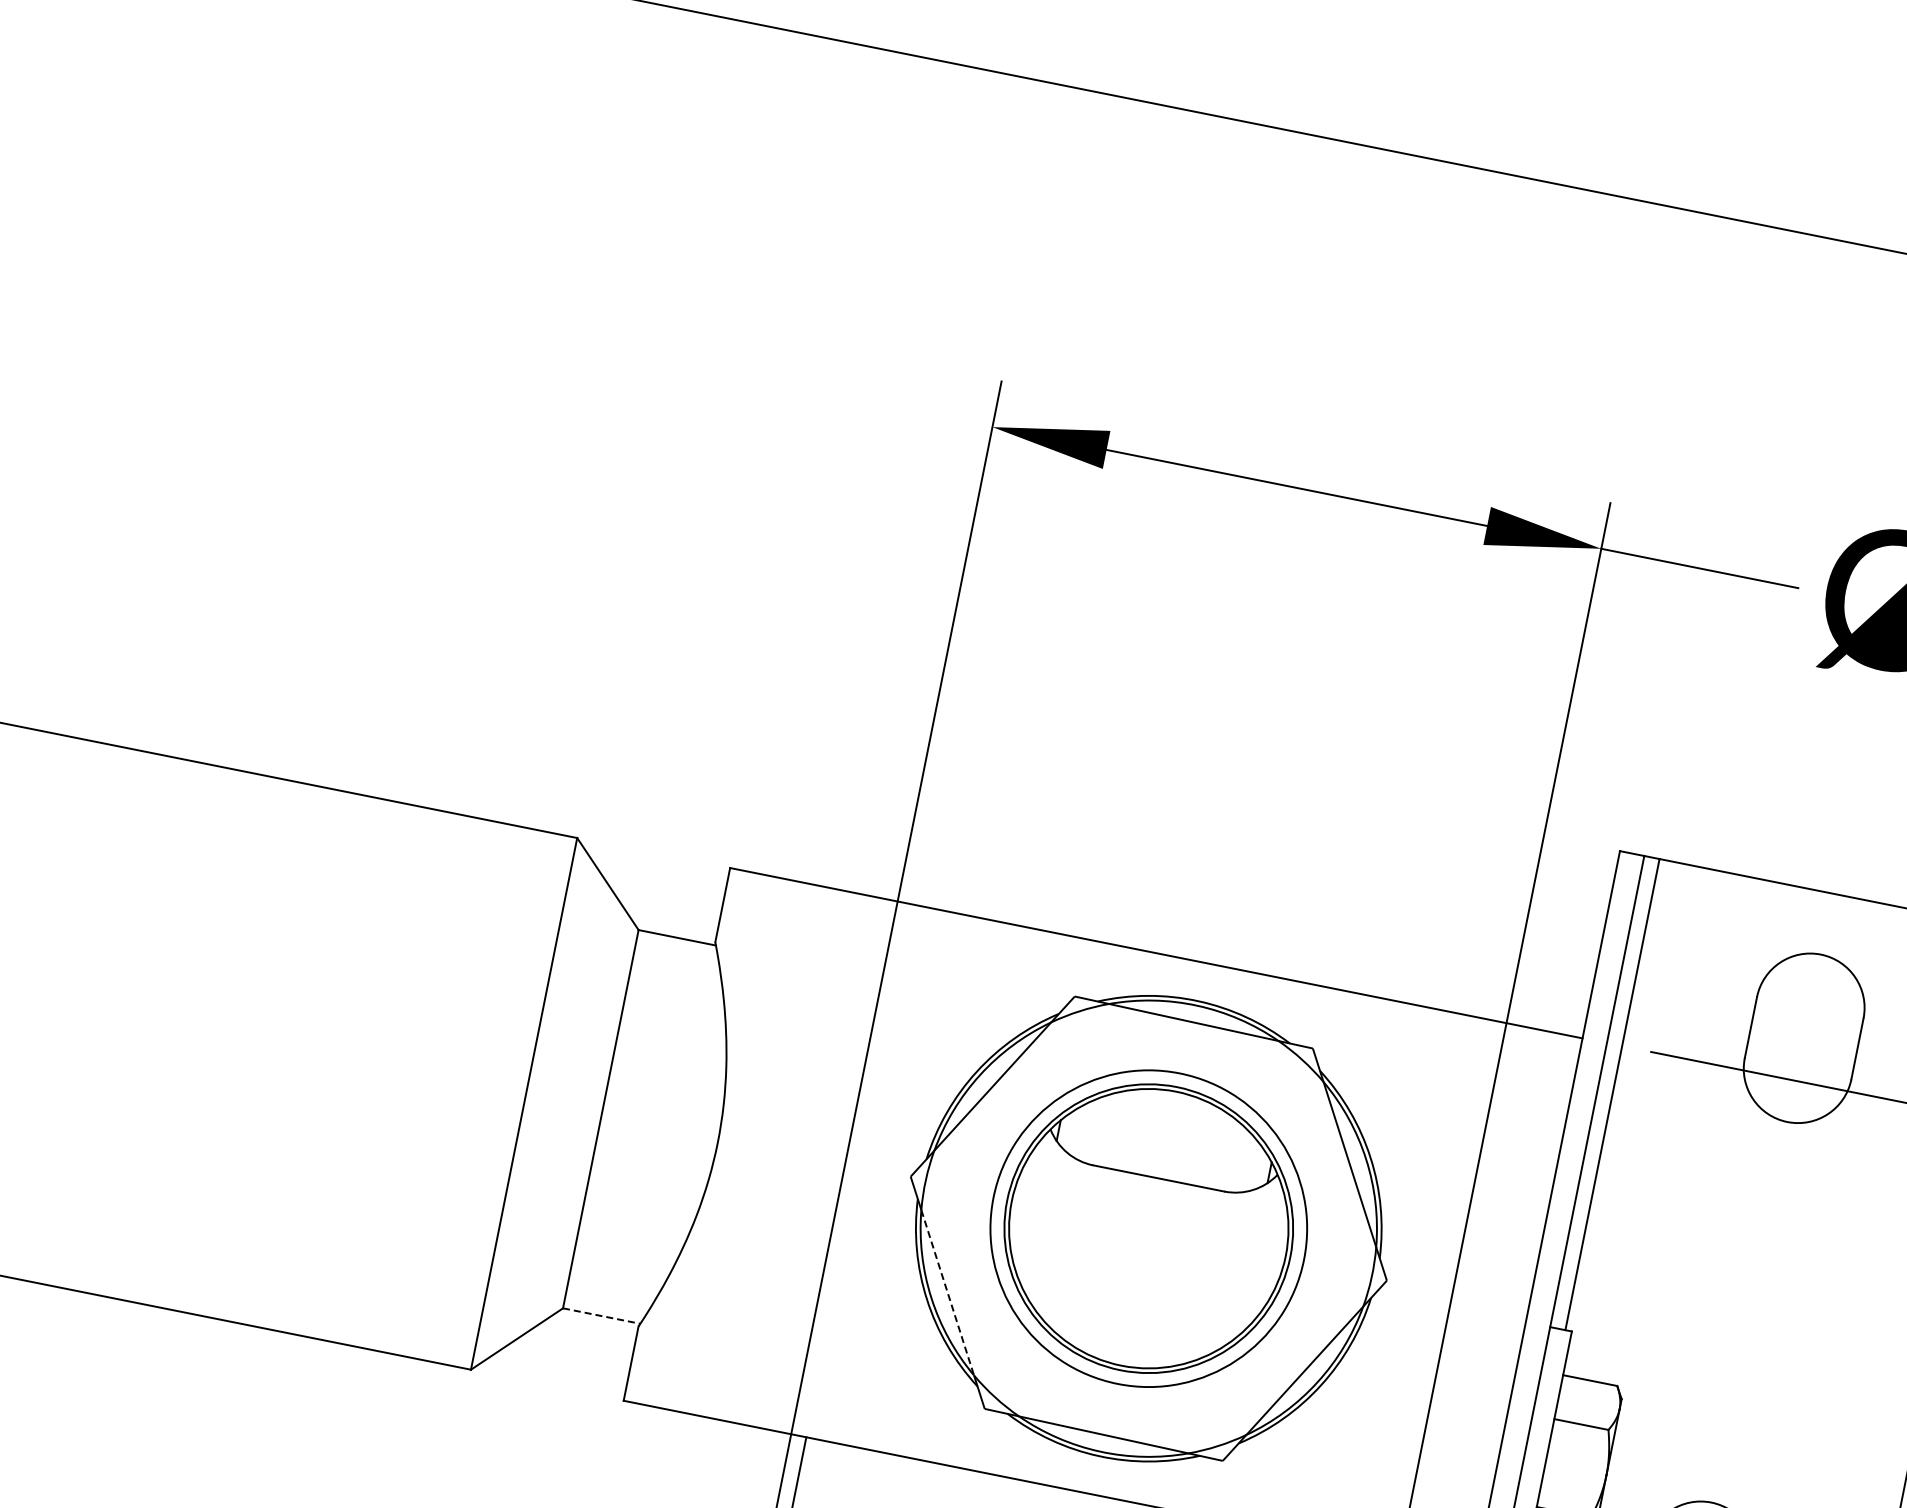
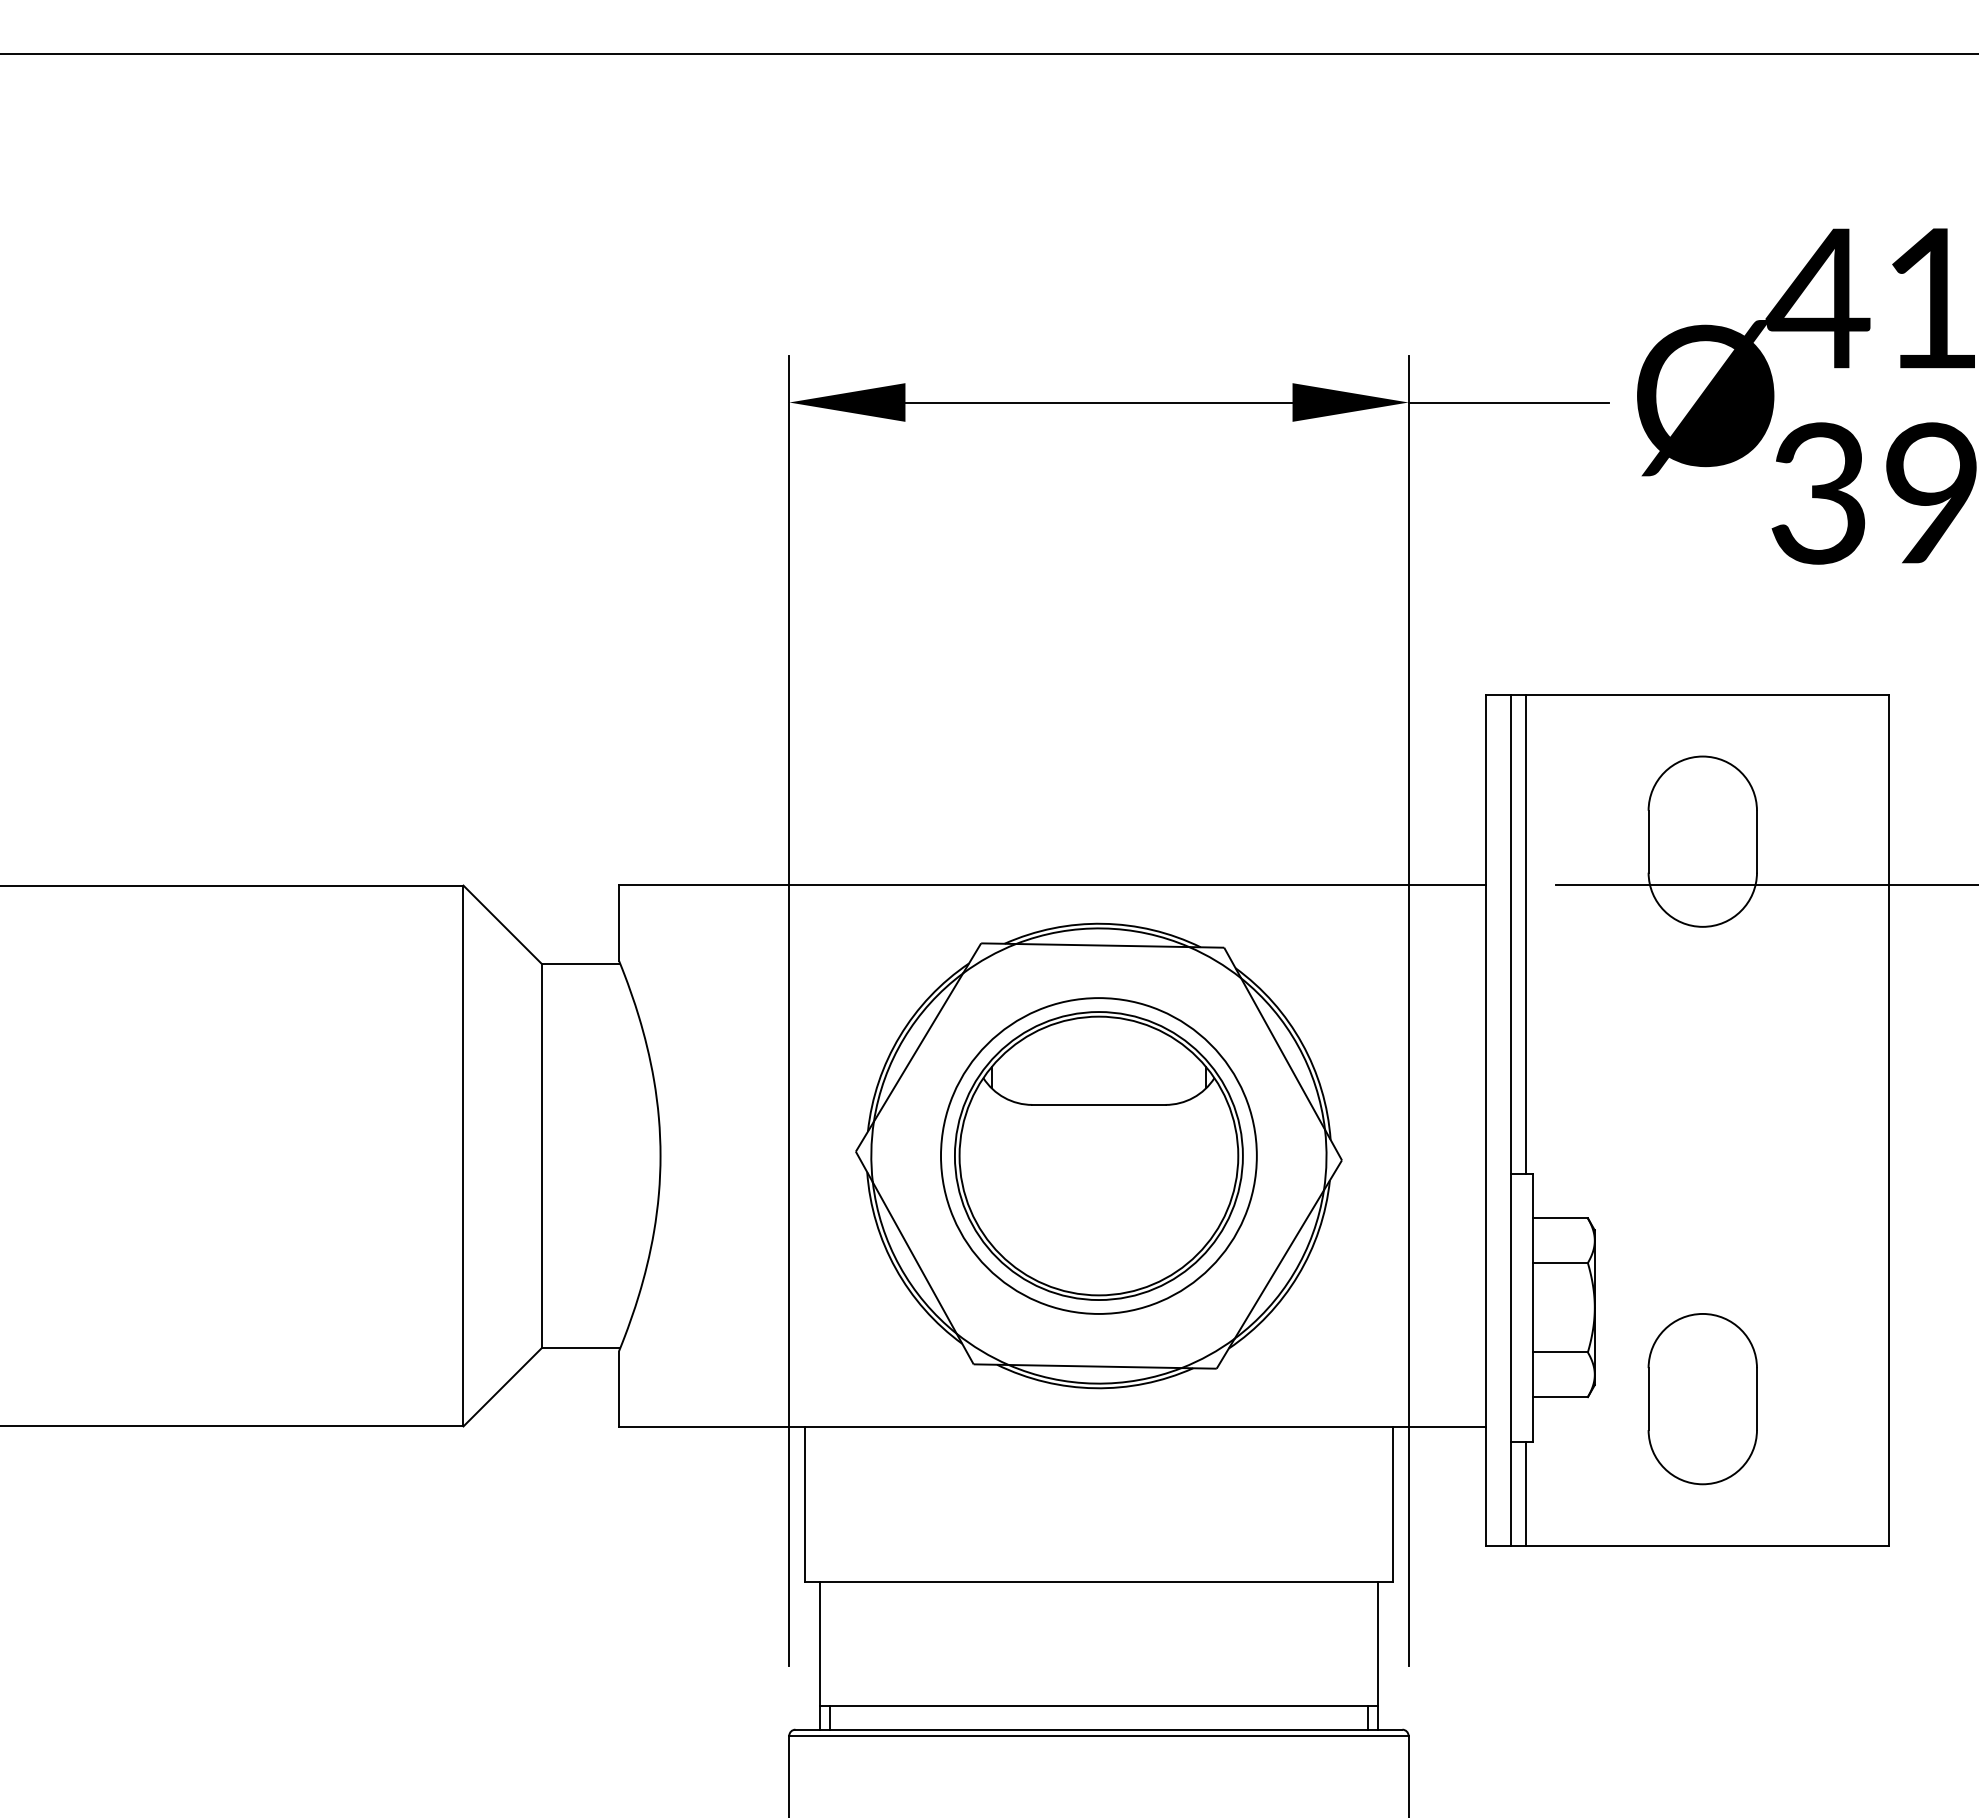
line: (947, 1293) -> (914, 1258), dashed -> solid
line: (602, 1316) -> (581, 1348), dashed -> solid

